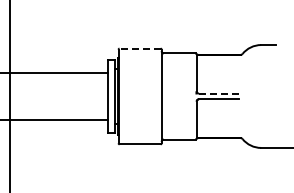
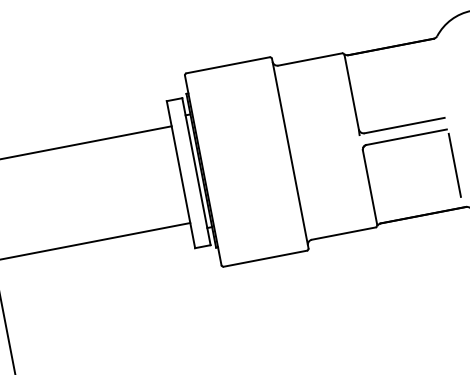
line: (140, 48) -> (228, 64), dashed -> solid
line: (218, 93) -> (404, 125), dashed -> solid
line: (239, 116) -> (455, 163), added

